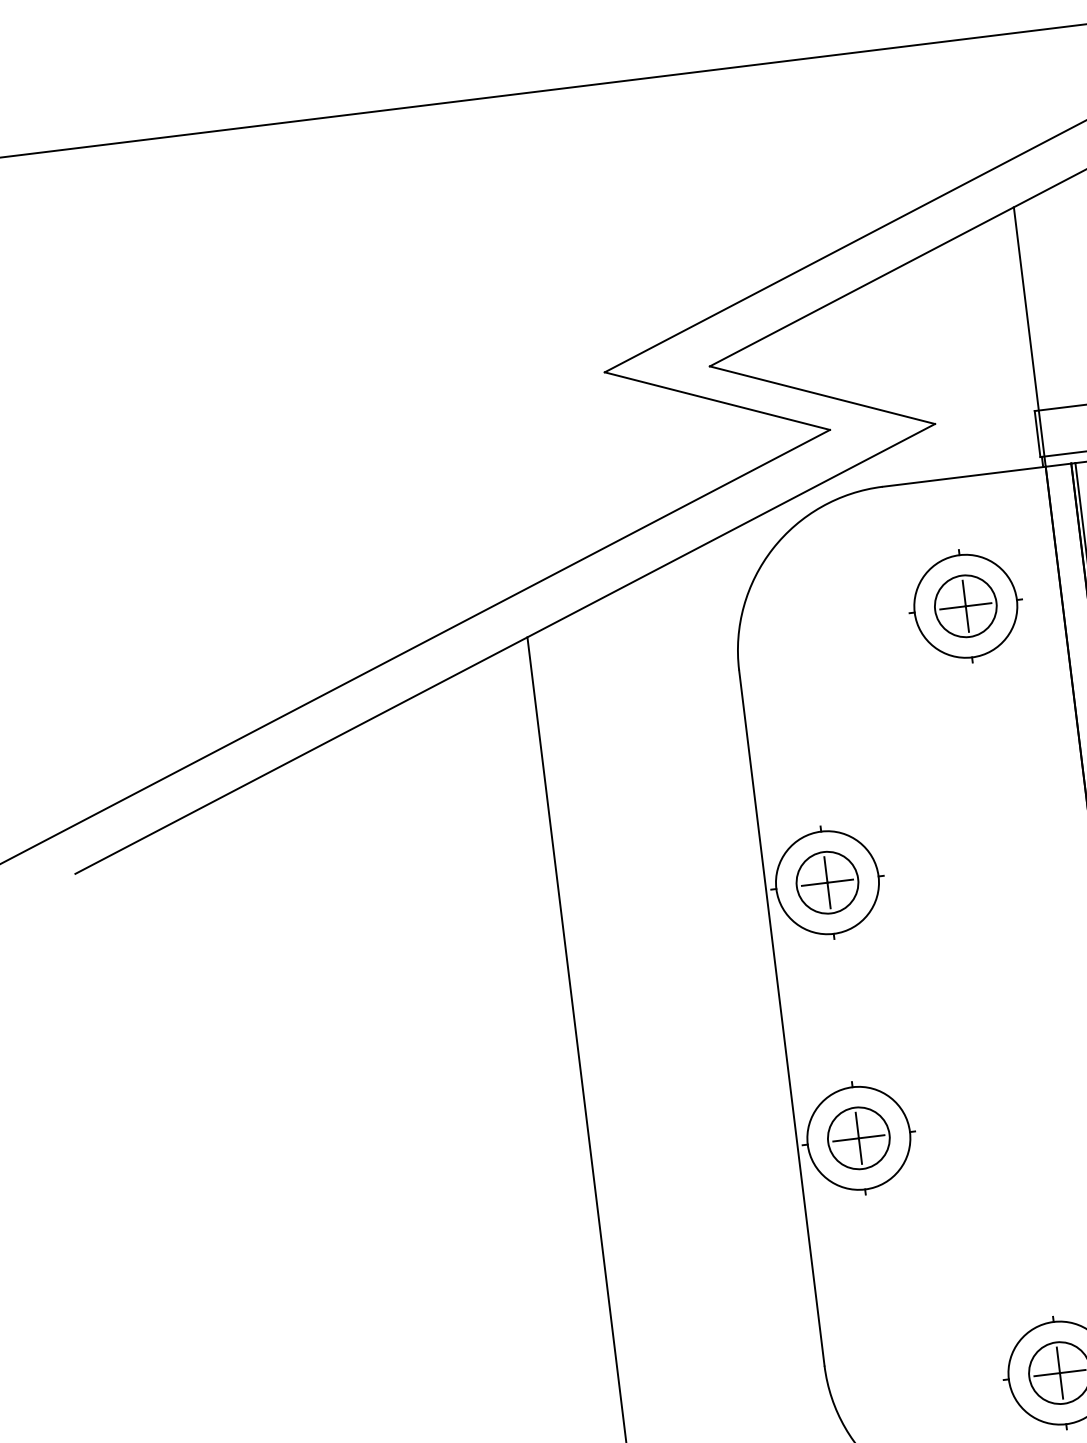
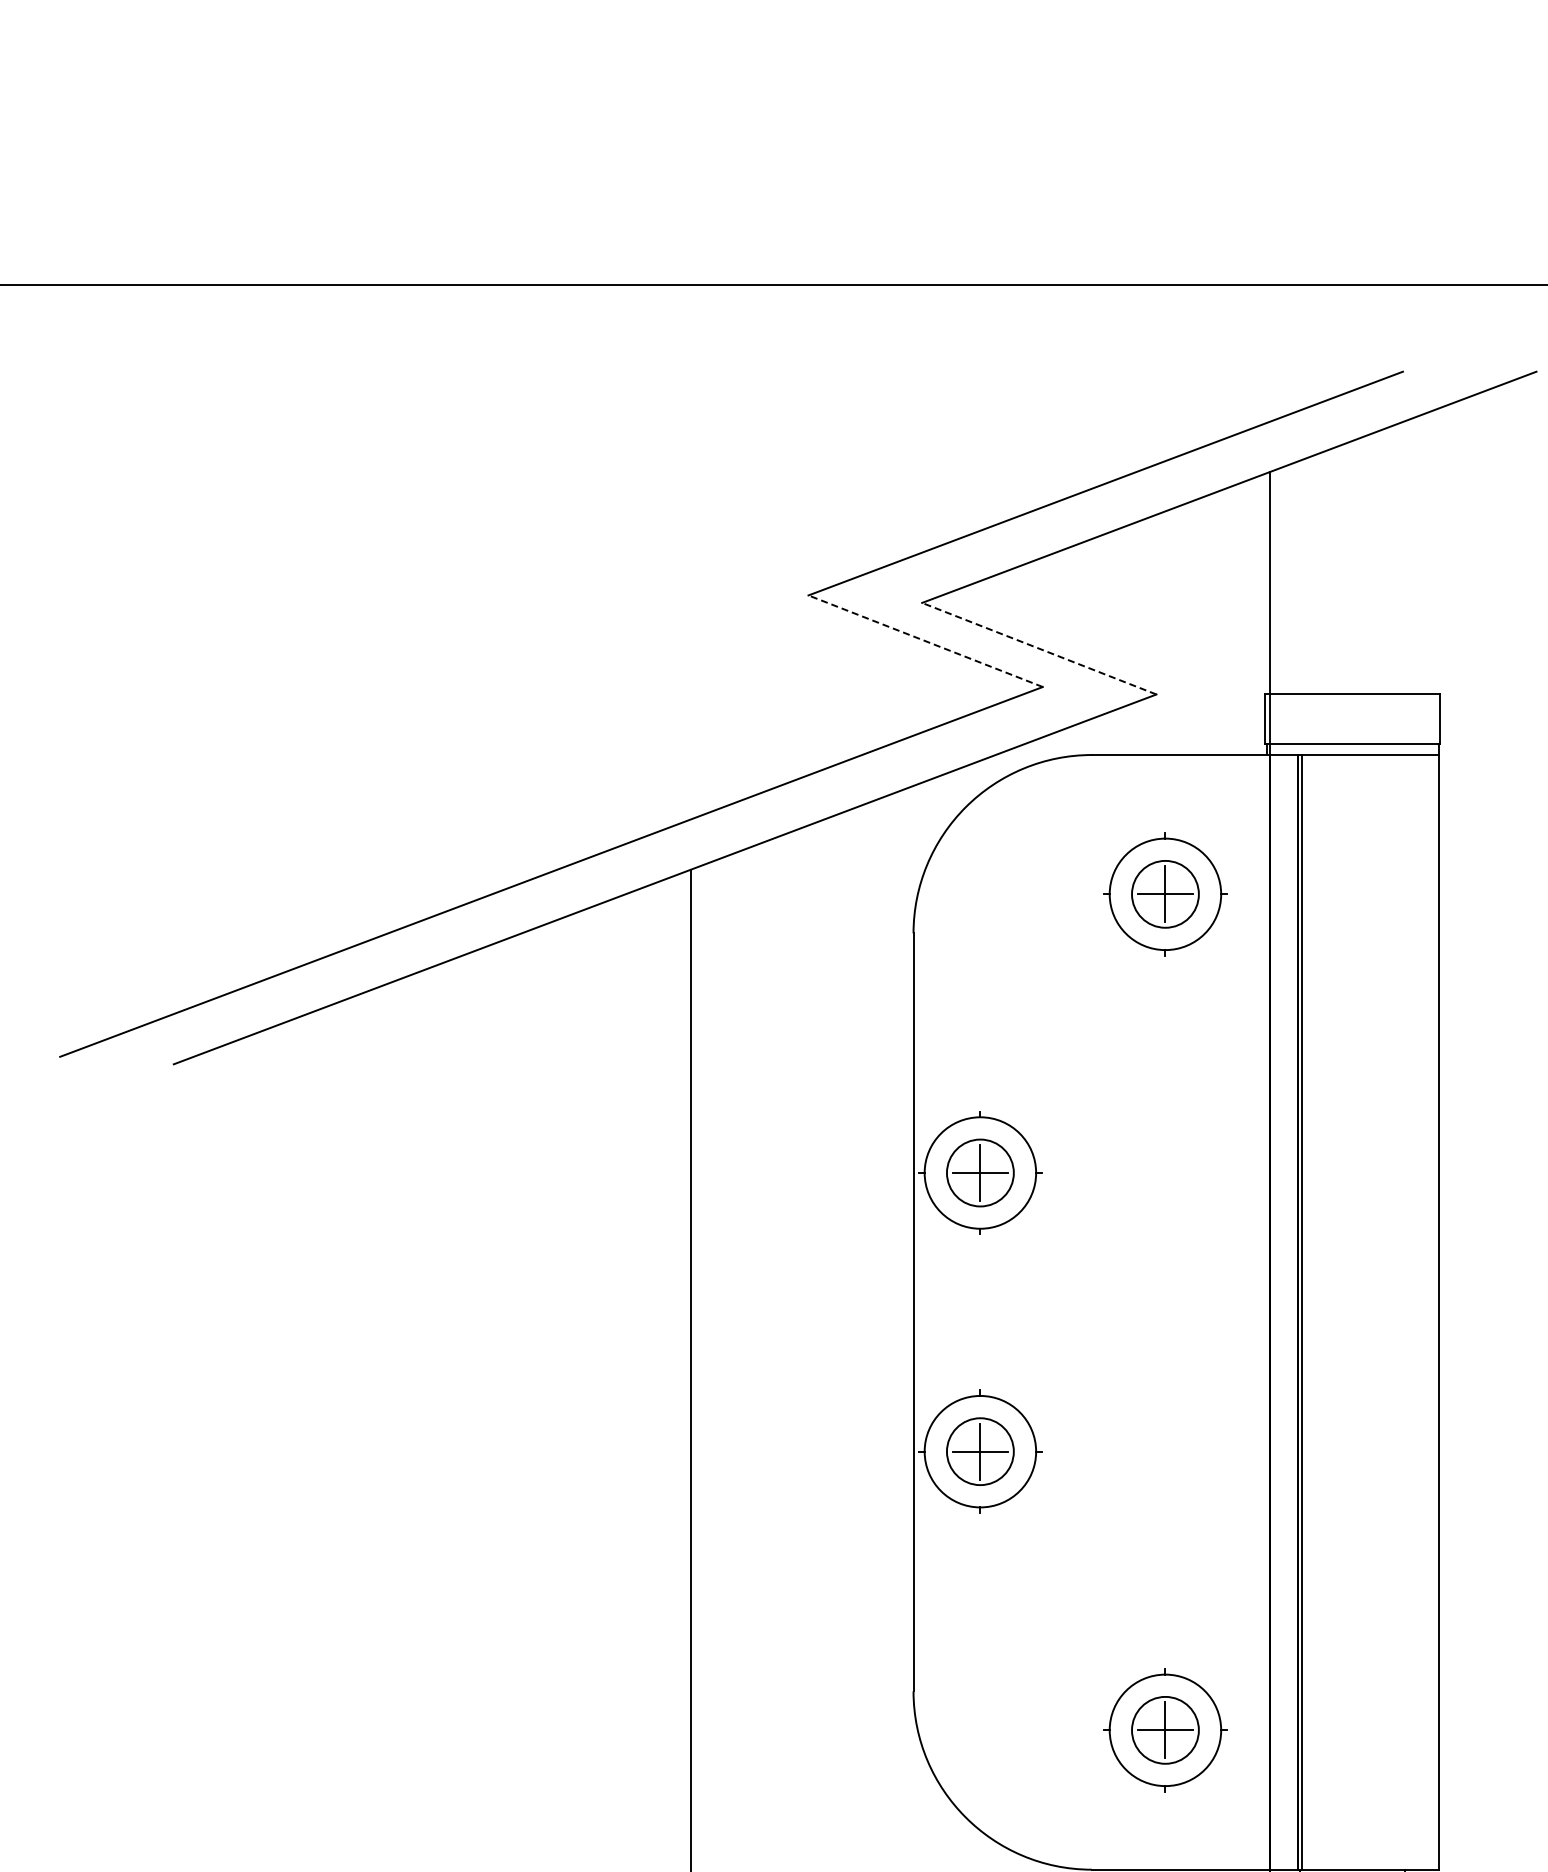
line: (822, 394) -> (1039, 648), solid -> dashed
line: (717, 401) -> (925, 641), solid -> dashed

